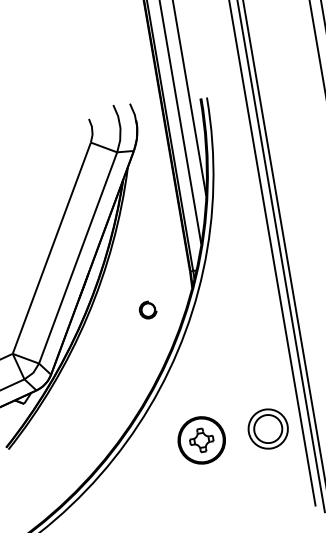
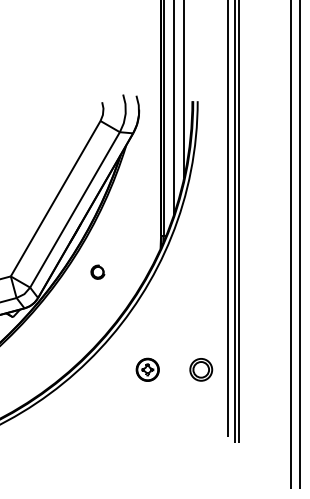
part: (147, 309) -> (97, 271), moved
part: (267, 428) -> (200, 369), size x0.7
part: (201, 440) -> (147, 369), size x0.6

